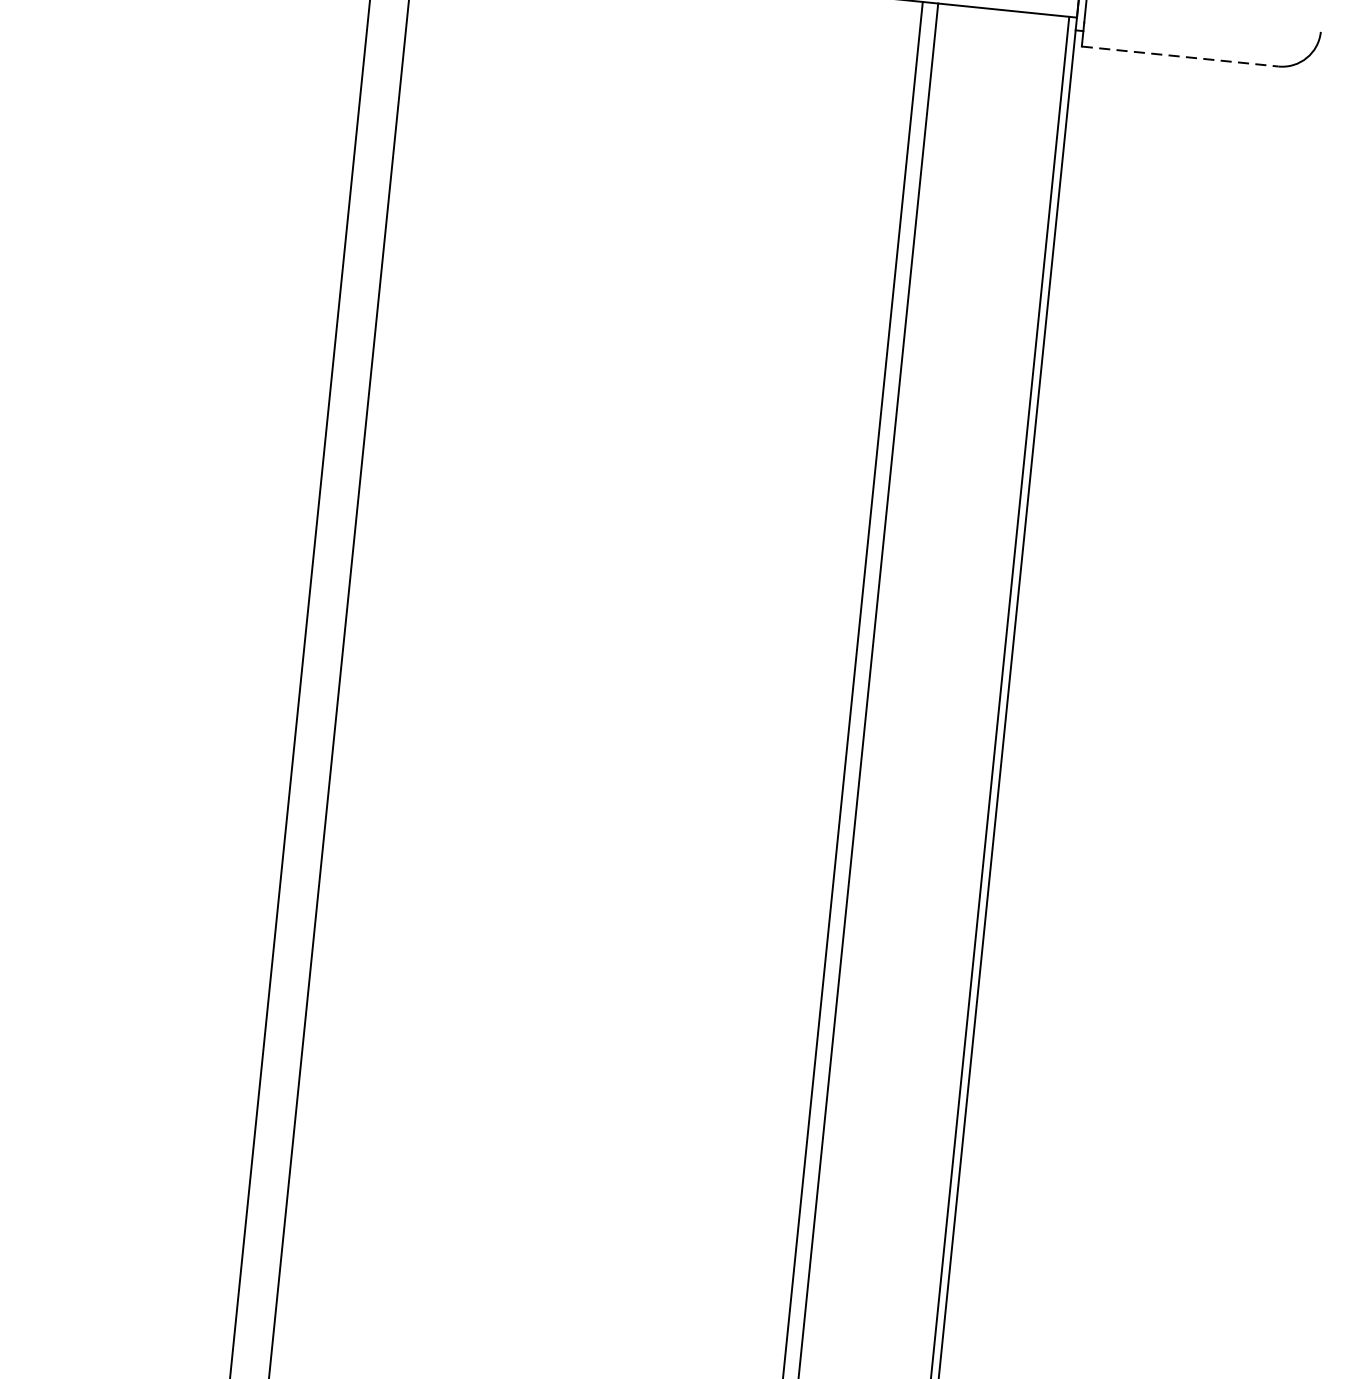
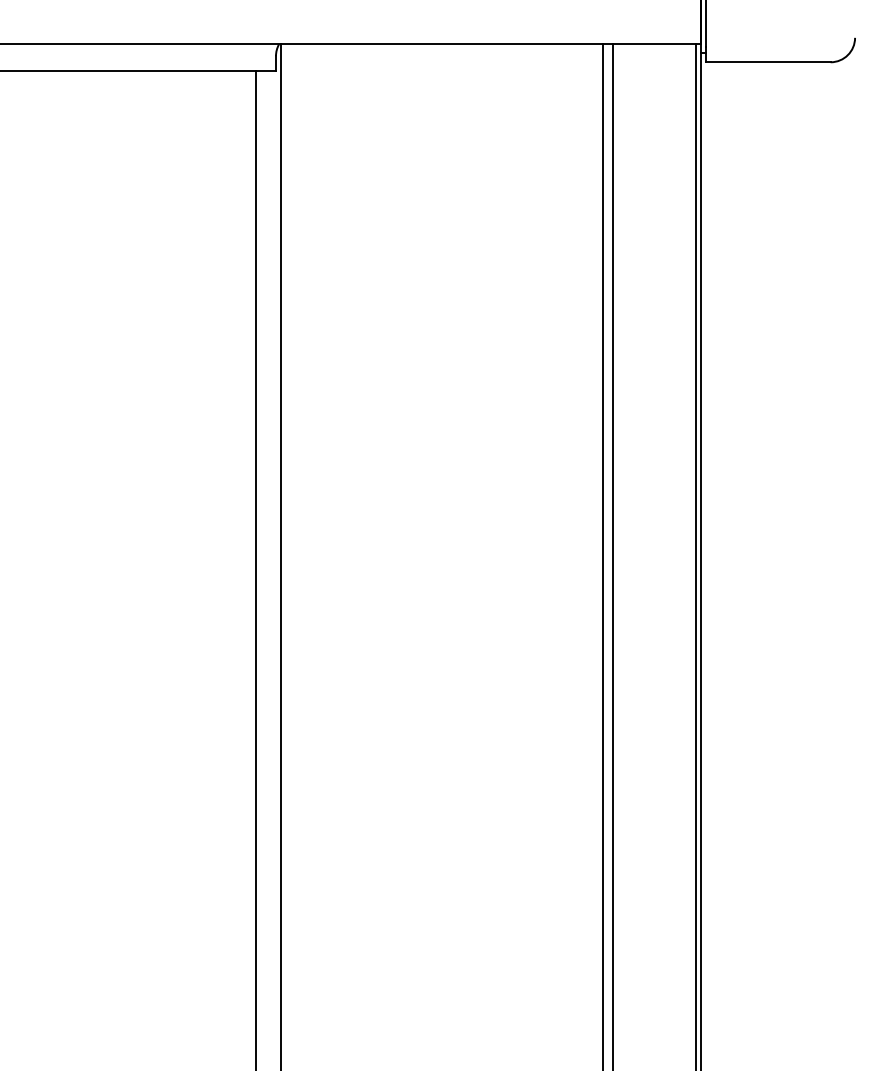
line: (1180, 56) -> (768, 62), dashed -> solid

